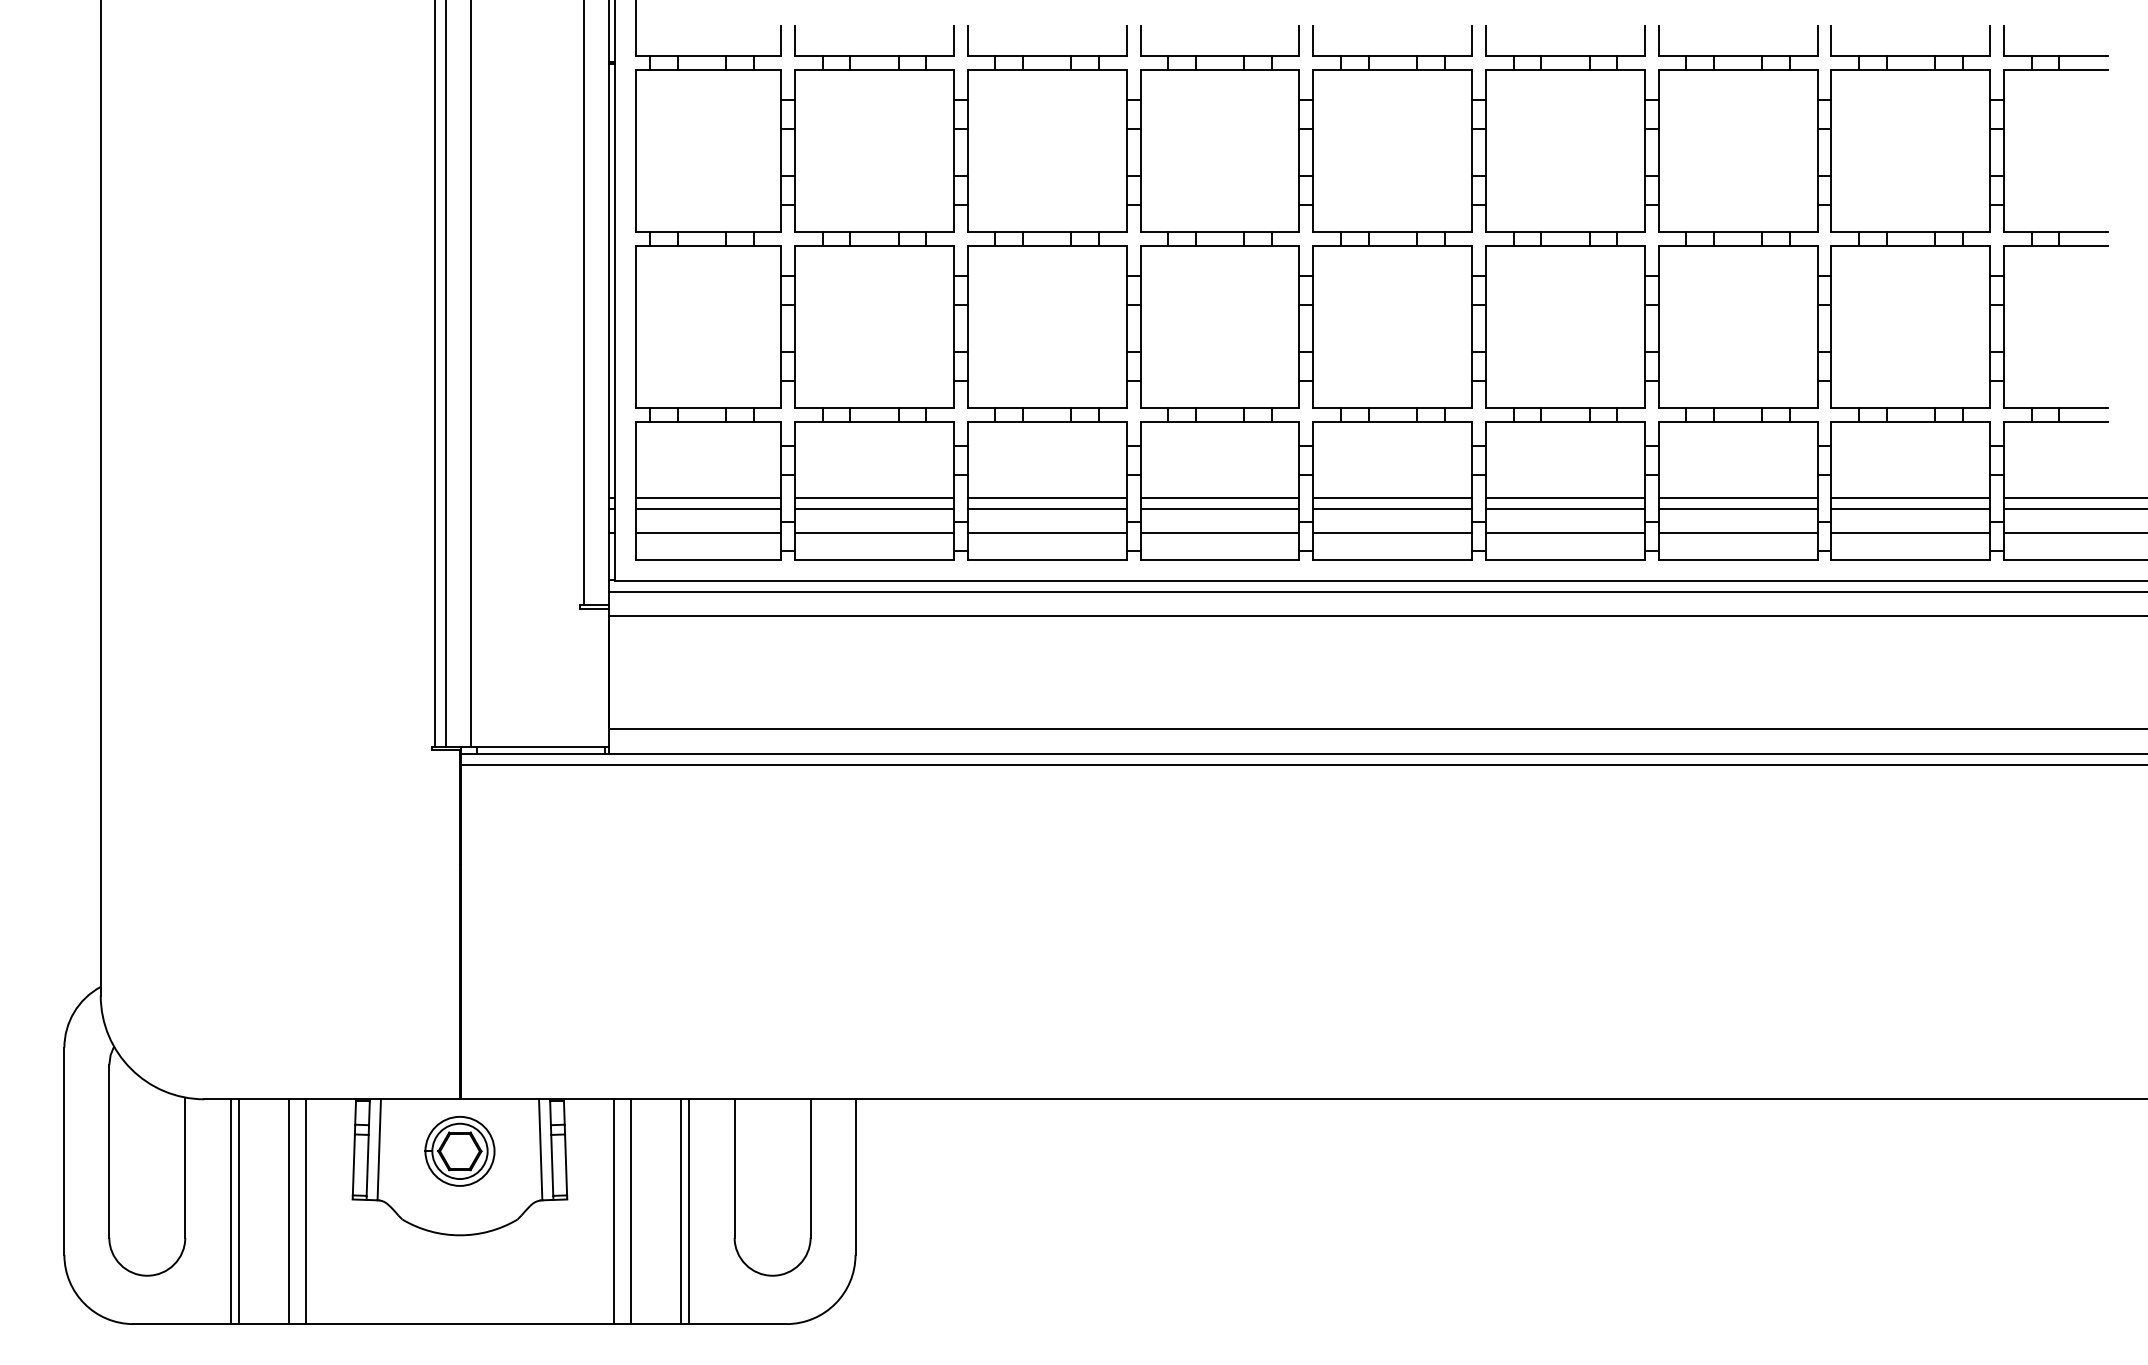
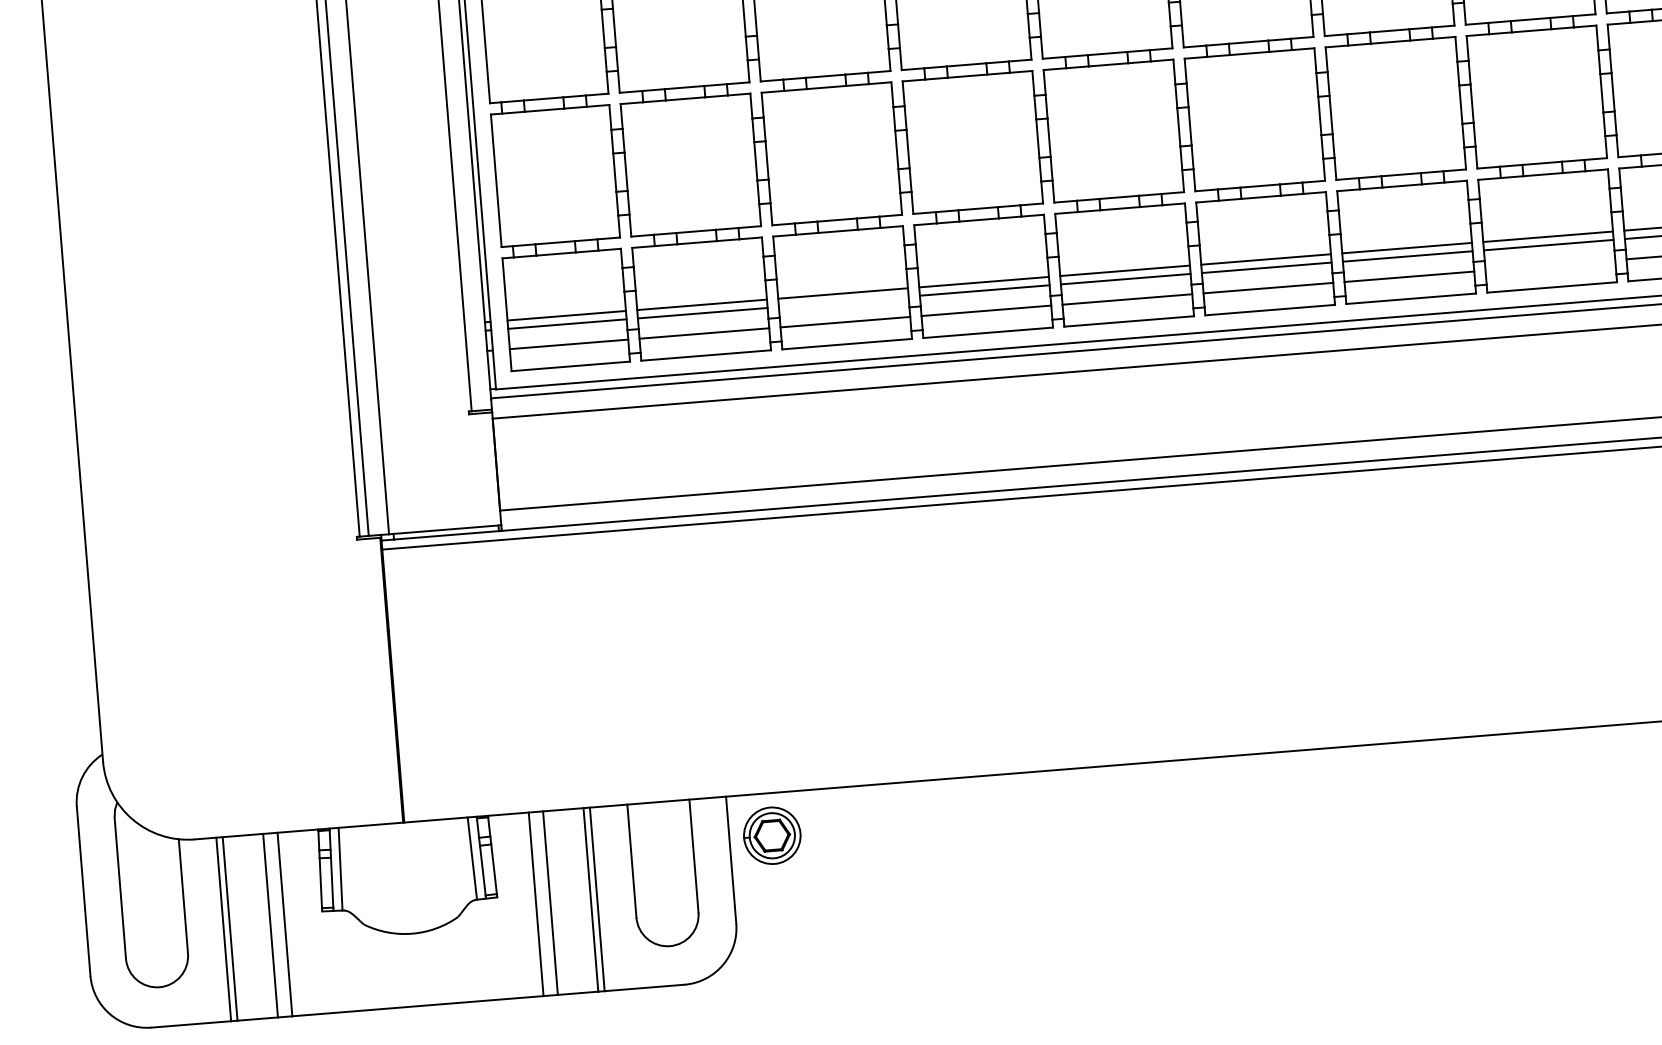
line: (1046, 508) -> (843, 301), removed
line: (1910, 533) -> (1550, 265), removed
part: (459, 1151) -> (771, 835), moved

